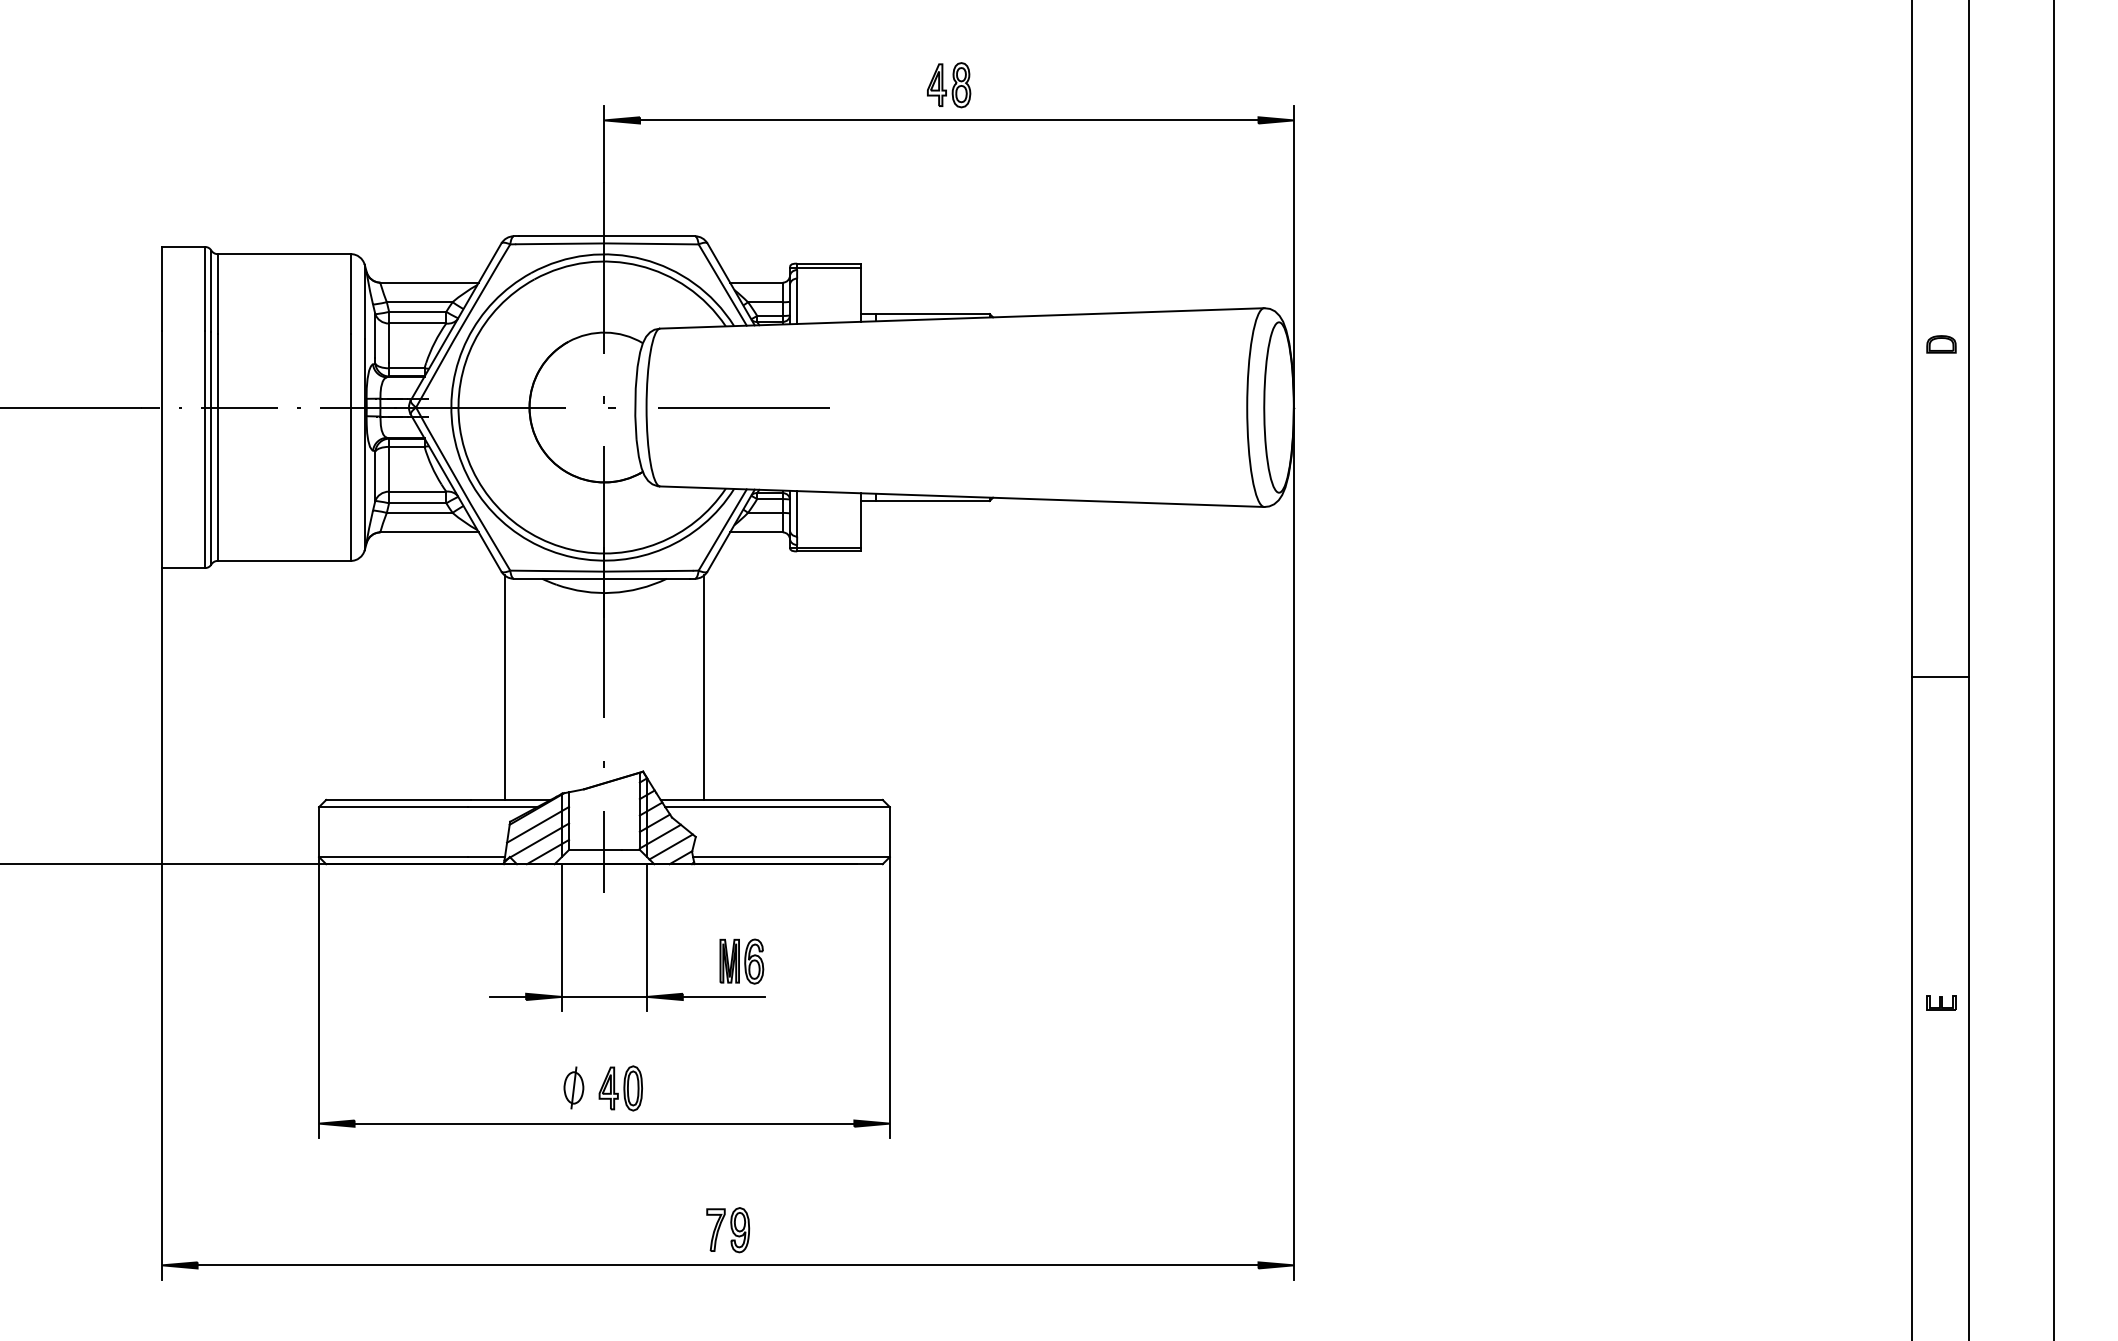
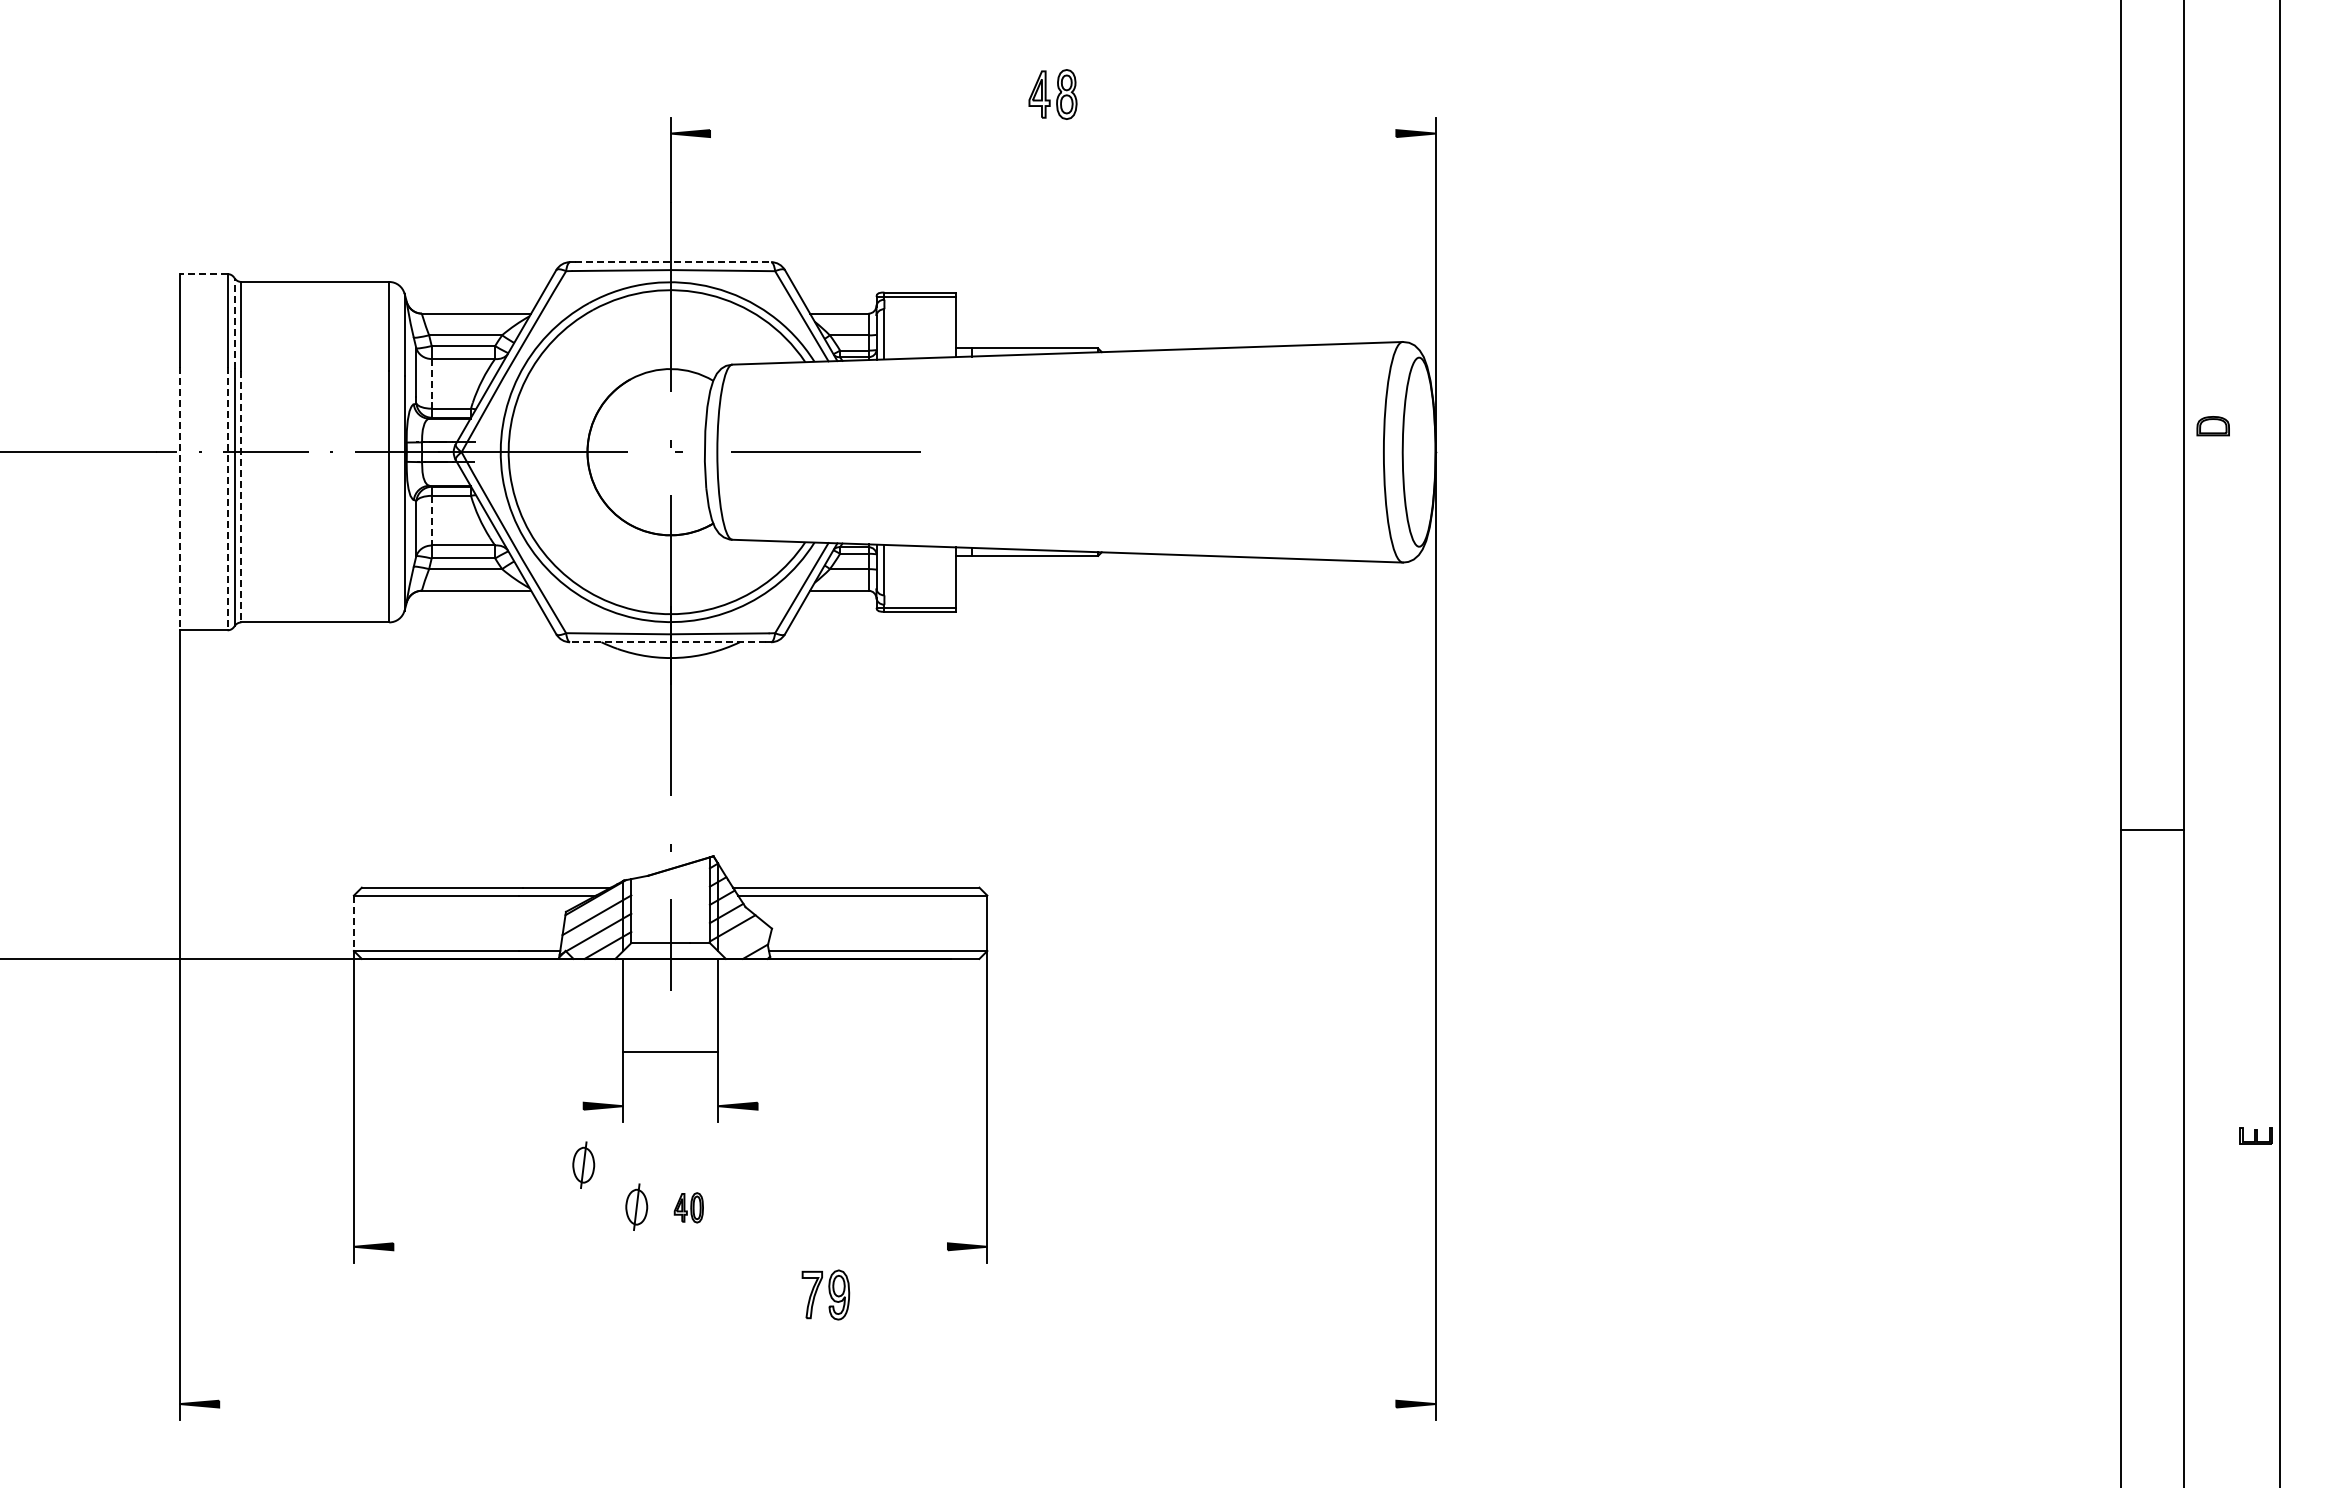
line: (949, 120) -> (1053, 133), removed
line: (607, 236) -> (673, 262), solid -> dashed
line: (183, 247) -> (203, 274), solid -> dashed
line: (211, 290) -> (234, 322), solid -> dashed
line: (388, 342) -> (431, 380), solid -> dashed
part: (1940, 344) -> (2212, 426), moved
line: (217, 447) -> (241, 496), solid -> dashed
line: (161, 449) -> (179, 498), solid -> dashed
line: (205, 449) -> (227, 498), solid -> dashed
line: (388, 469) -> (431, 520), solid -> dashed
line: (601, 579) -> (667, 642), solid -> dashed
line: (1939, 676) -> (2152, 829), moved
line: (504, 687) -> (559, 762), removed
line: (704, 687) -> (781, 762), removed
line: (318, 832) -> (353, 923), solid -> dashed
line: (671, 846) -> (744, 939), removed
part: (741, 961) -> (822, 1066), removed
line: (507, 997) -> (563, 1106), removed
line: (604, 997) -> (670, 1052), moved
line: (724, 997) -> (803, 1106), removed
part: (1940, 1002) -> (2255, 1135), moved
part: (525, 1049) -> (583, 1164), added
part: (620, 1088) -> (688, 1207), size x0.6
line: (604, 1123) -> (670, 1246), removed
part: (727, 1229) -> (825, 1294), moved
line: (727, 1265) -> (807, 1404), removed

